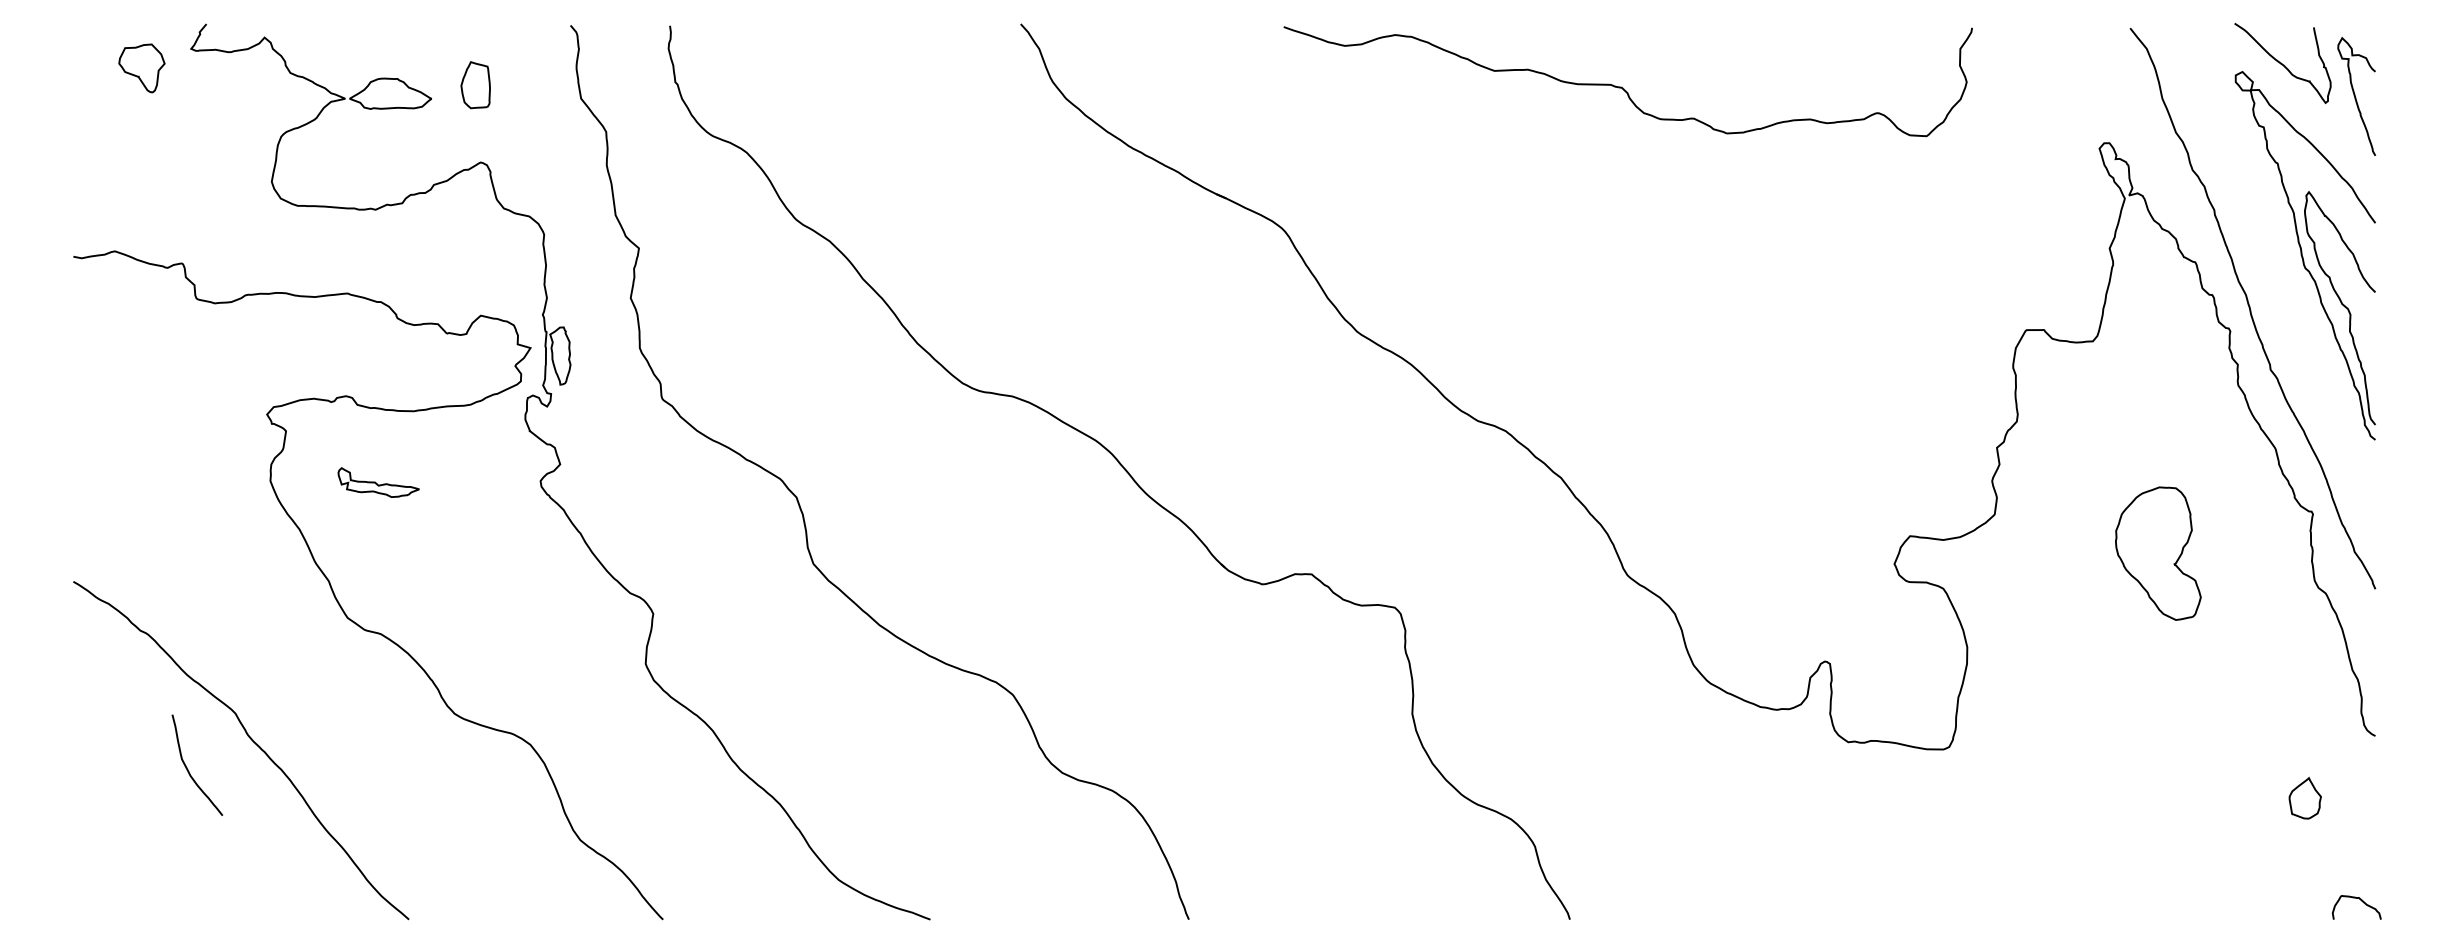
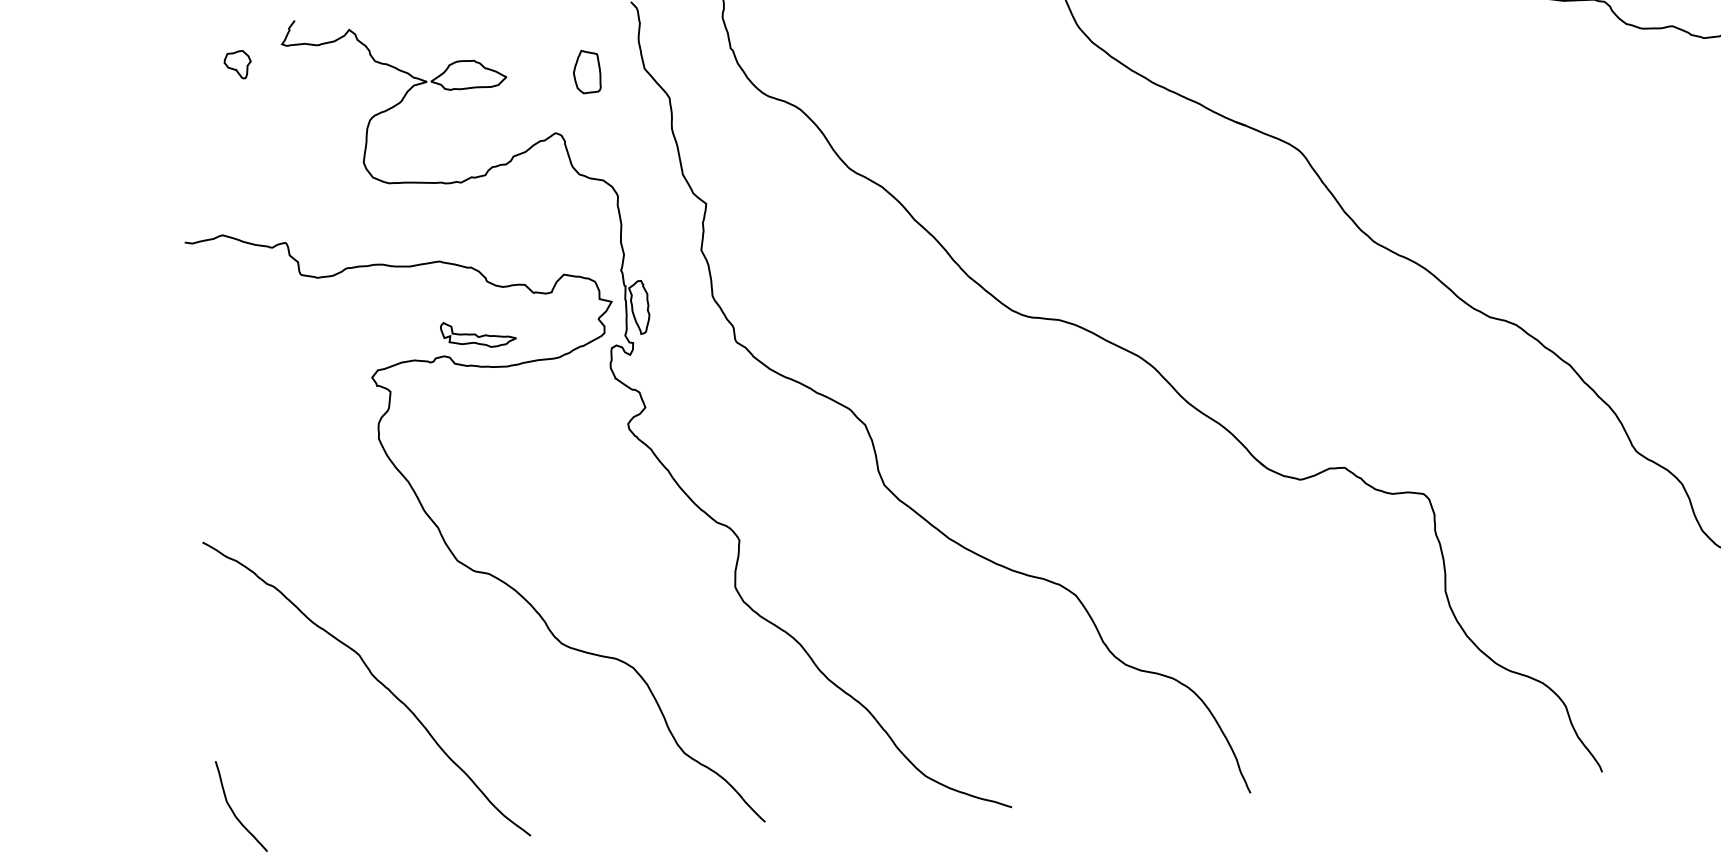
part: (142, 68) -> (238, 65), size x0.62
part: (475, 85) -> (586, 72), moved
part: (378, 482) -> (478, 334), moved
curve: (188, 769) -> (233, 810), moved

